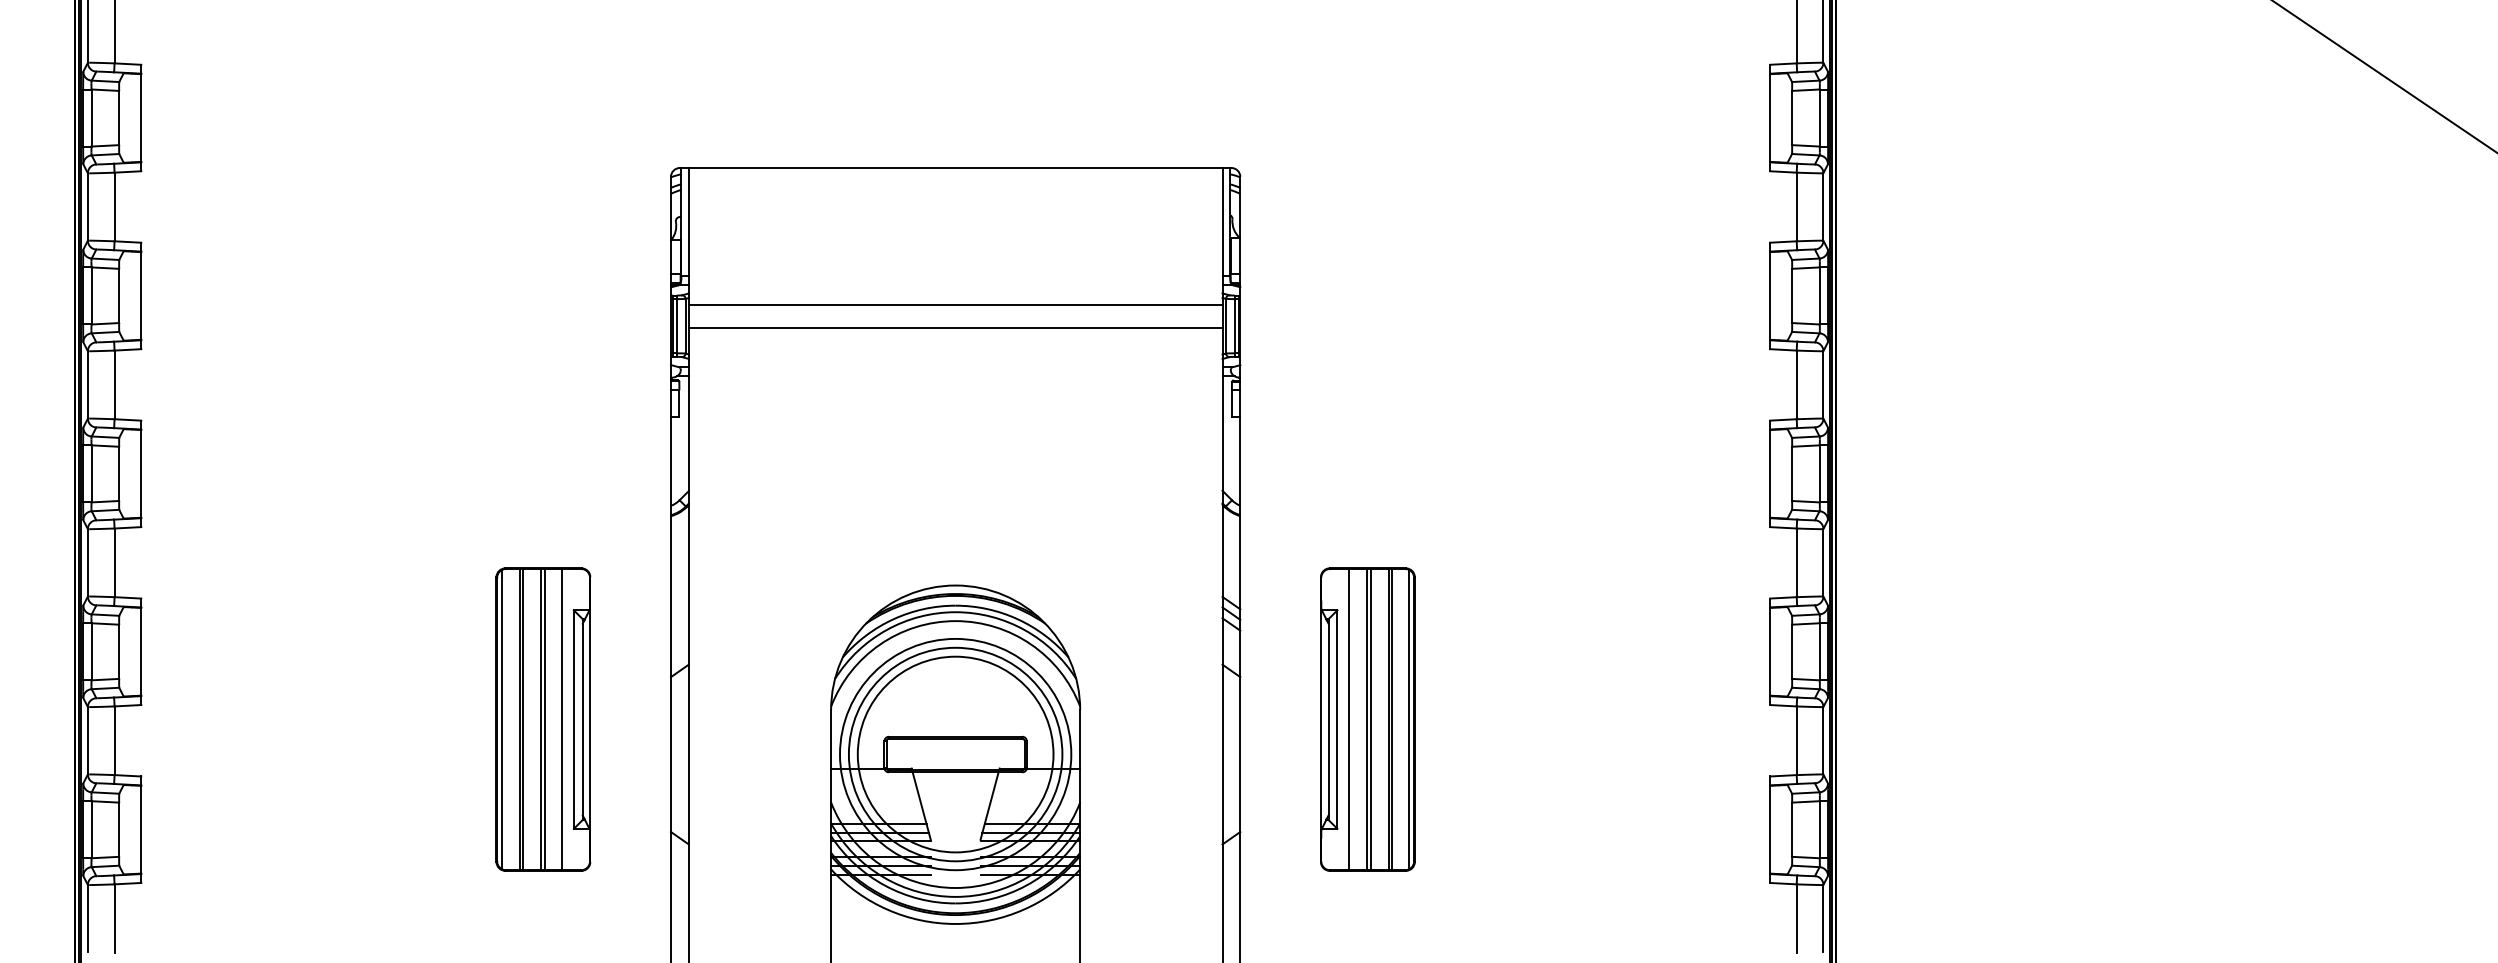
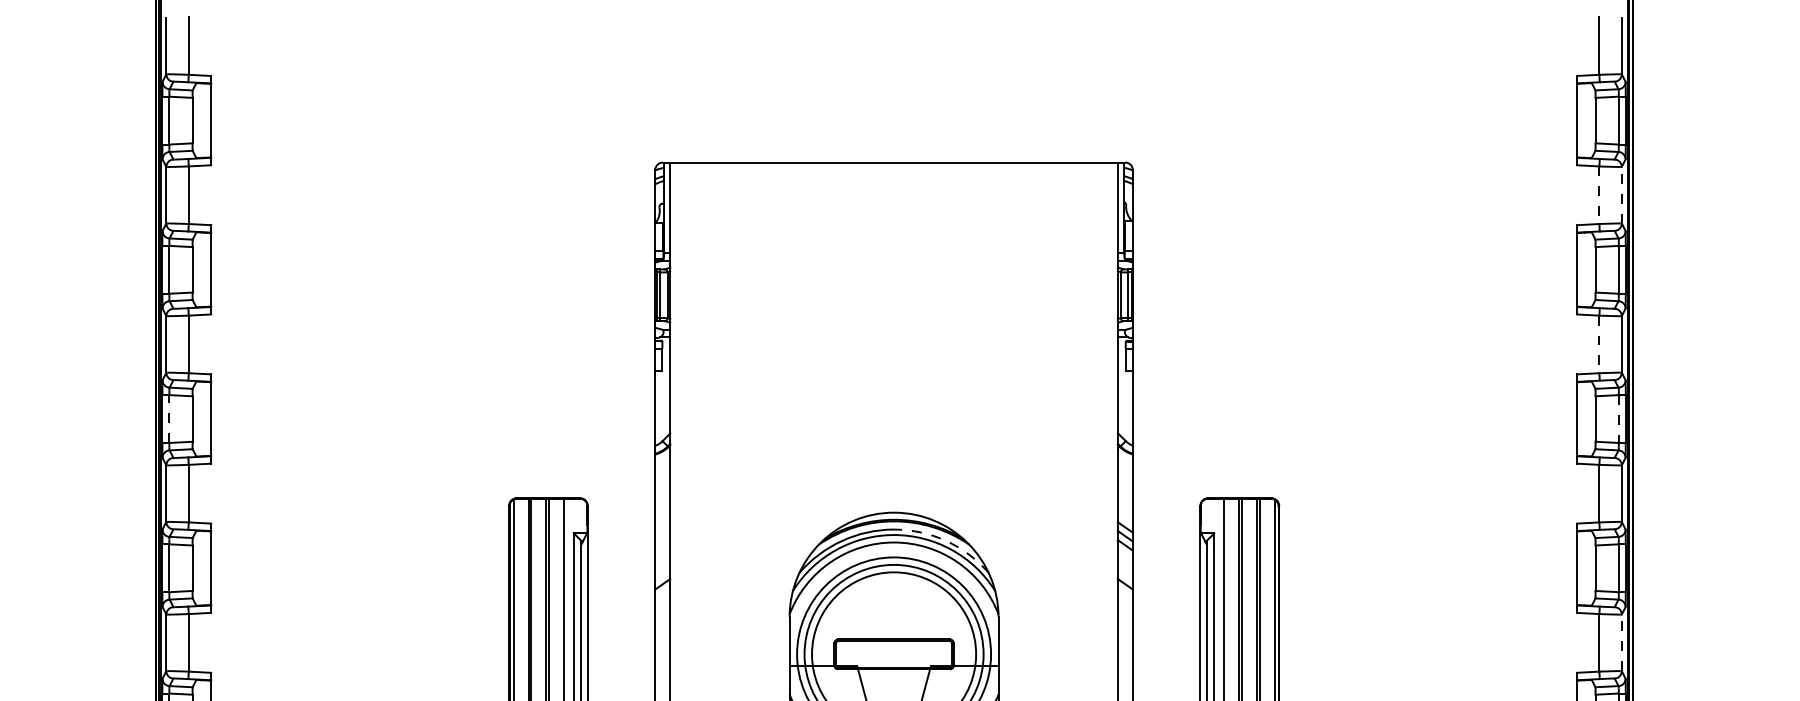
line: (1796, 207) -> (1599, 195), solid -> dashed
line: (1823, 207) -> (1621, 195), solid -> dashed
line: (955, 304) -> (893, 276), removed
line: (955, 327) -> (893, 296), removed
line: (1796, 385) -> (1599, 344), solid -> dashed
line: (91, 473) -> (169, 418), solid -> dashed
line: (1819, 473) -> (1618, 418), solid -> dashed
arc: (1017, 619) -> (945, 541), solid -> dashed
line: (1823, 740) -> (1621, 642), solid -> dashed

